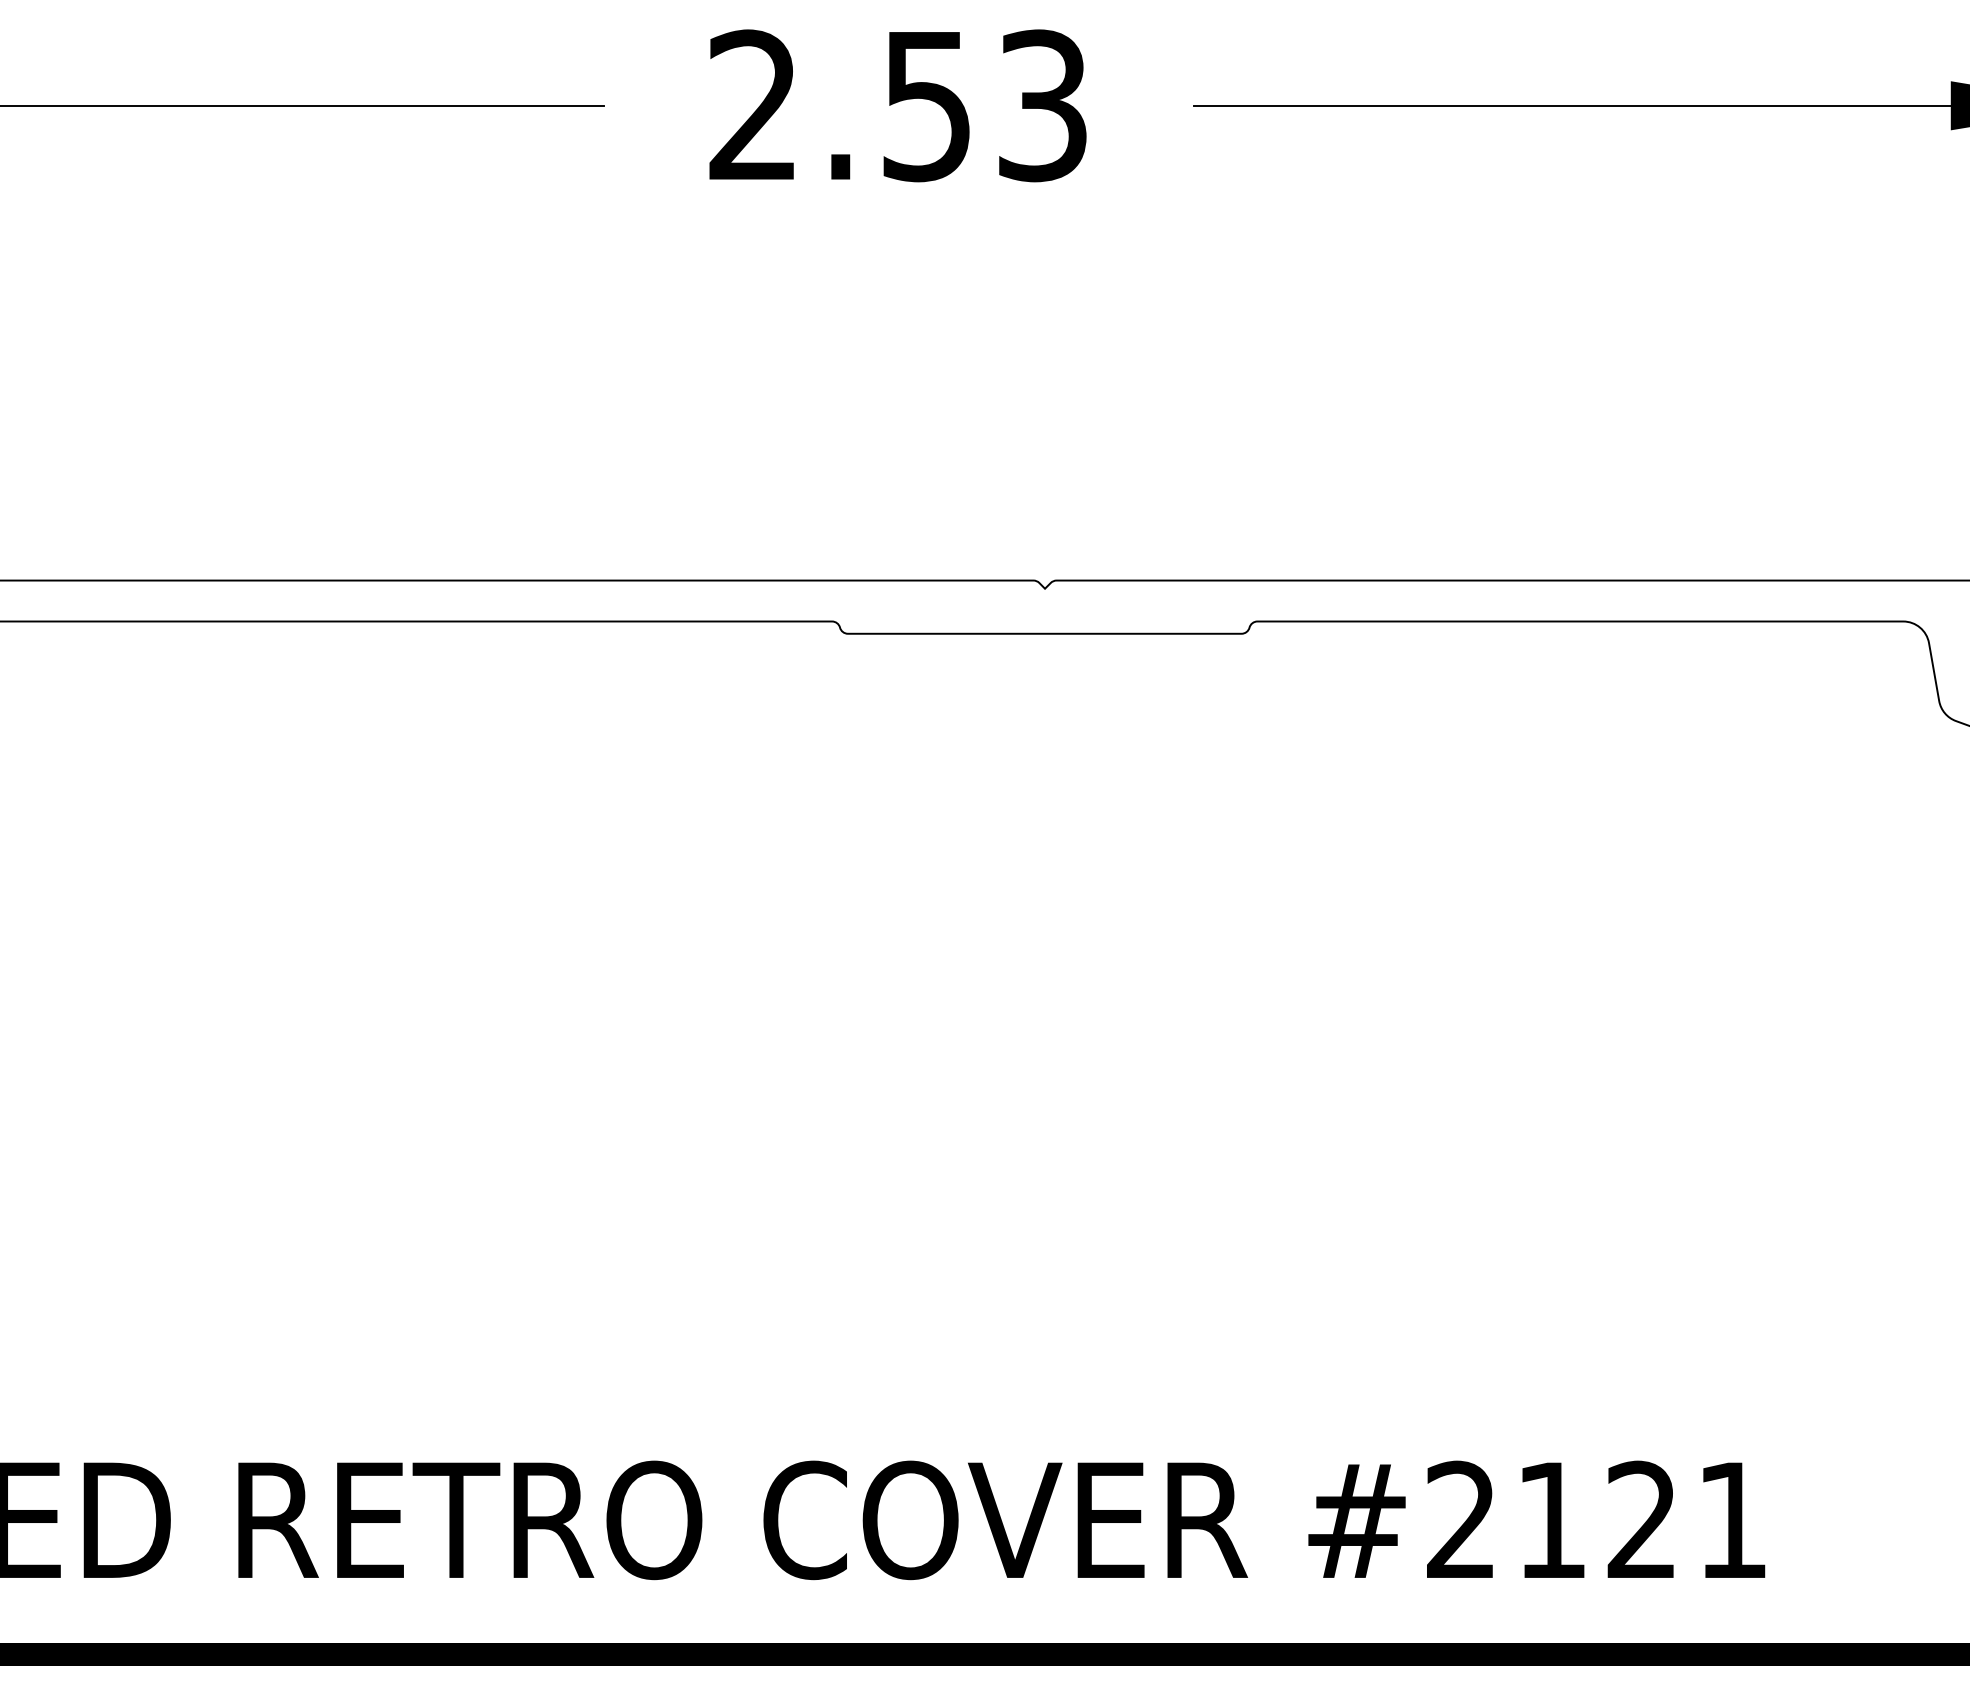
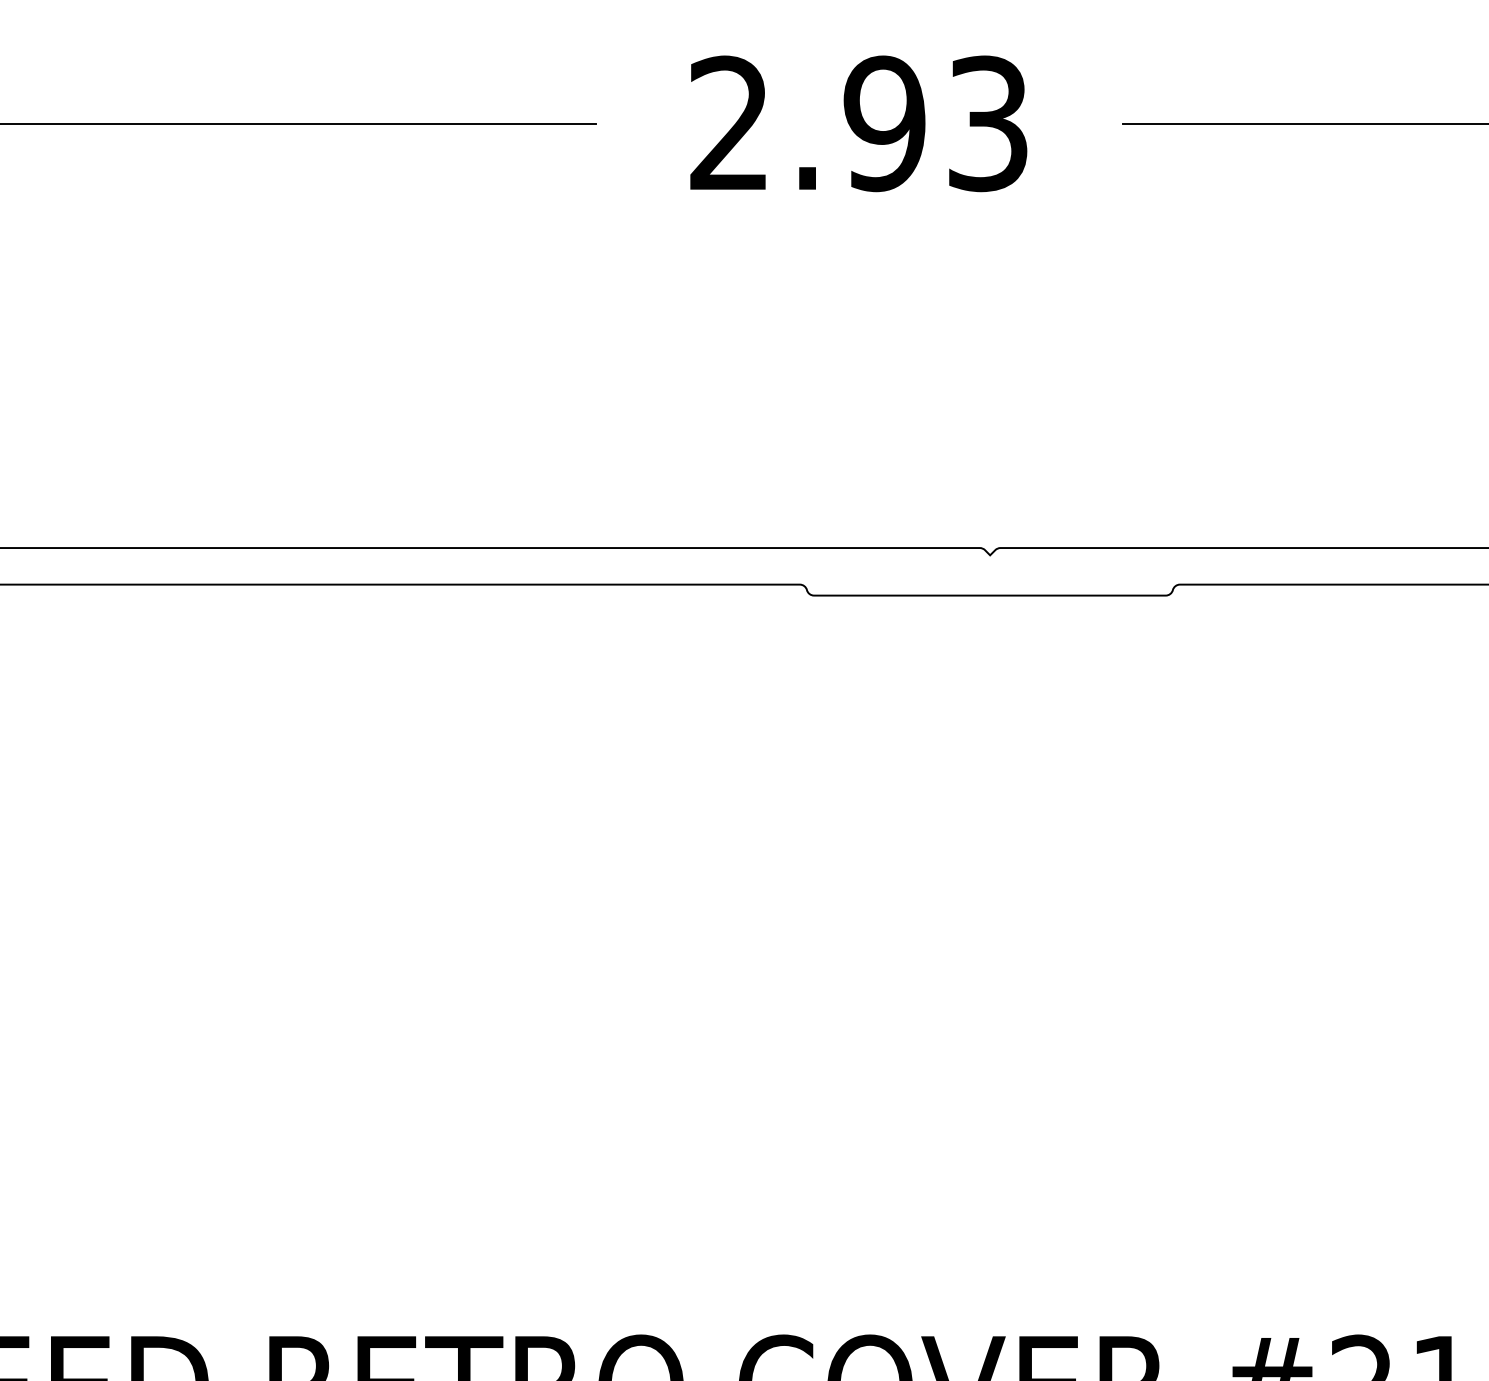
text: (926, 105) -> (884, 123), 2.53 -> 2.93

